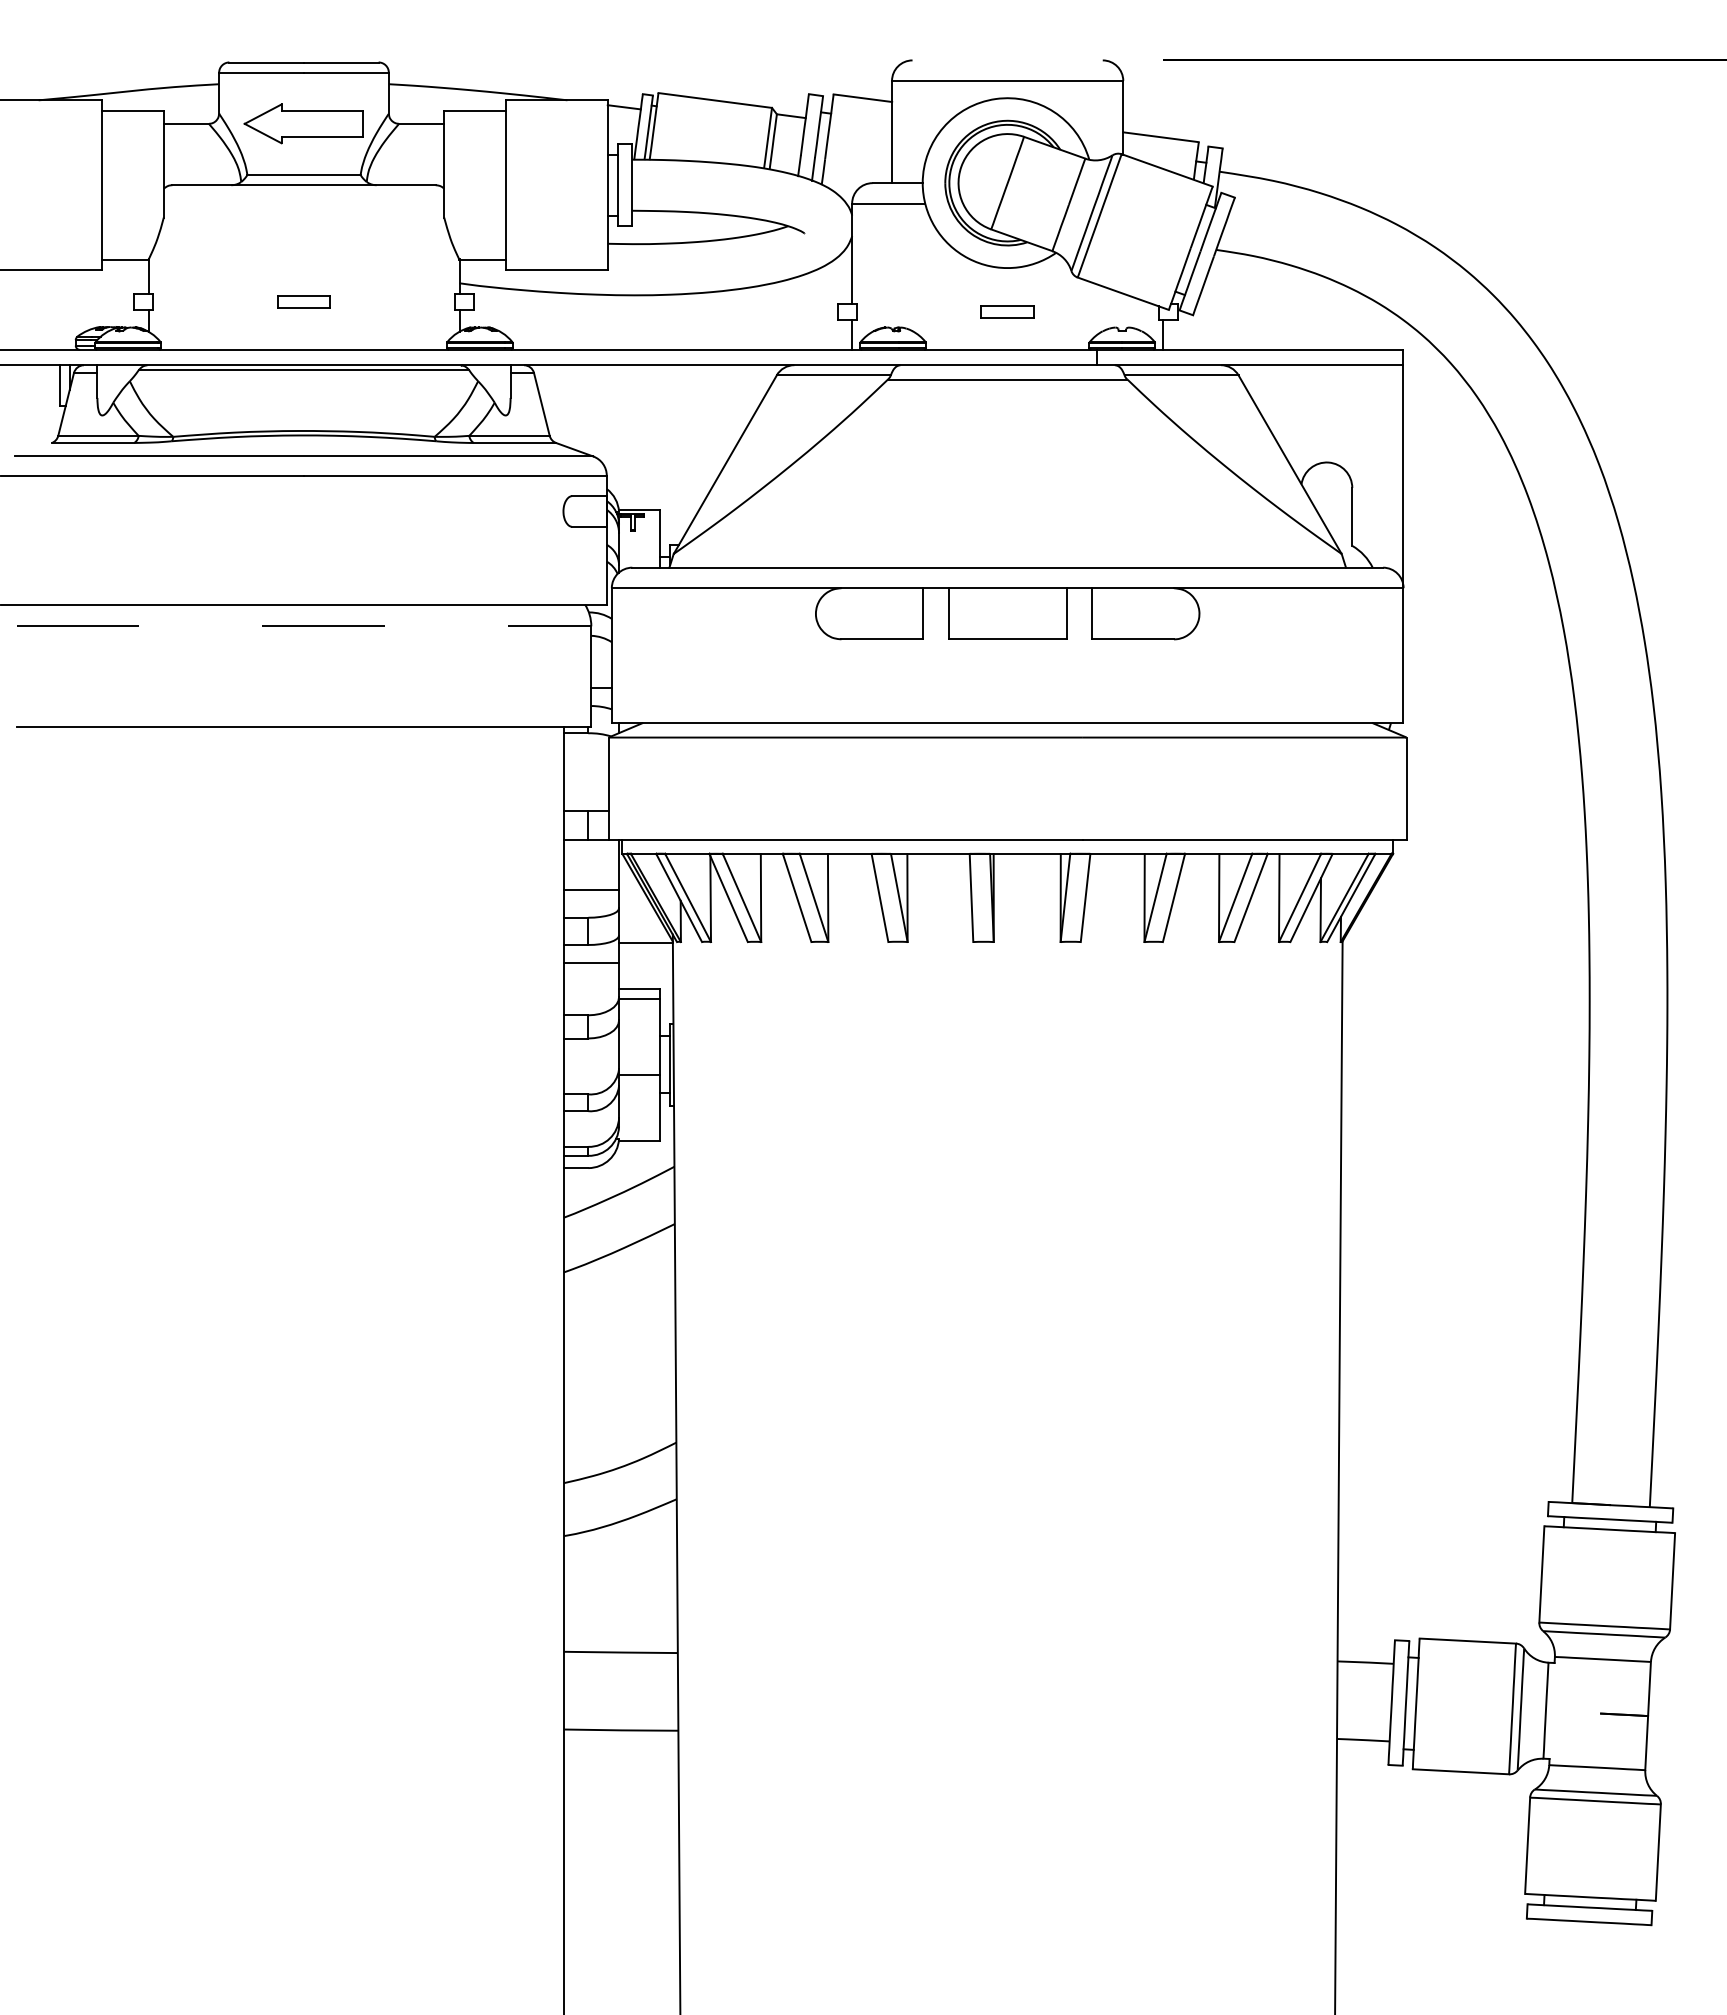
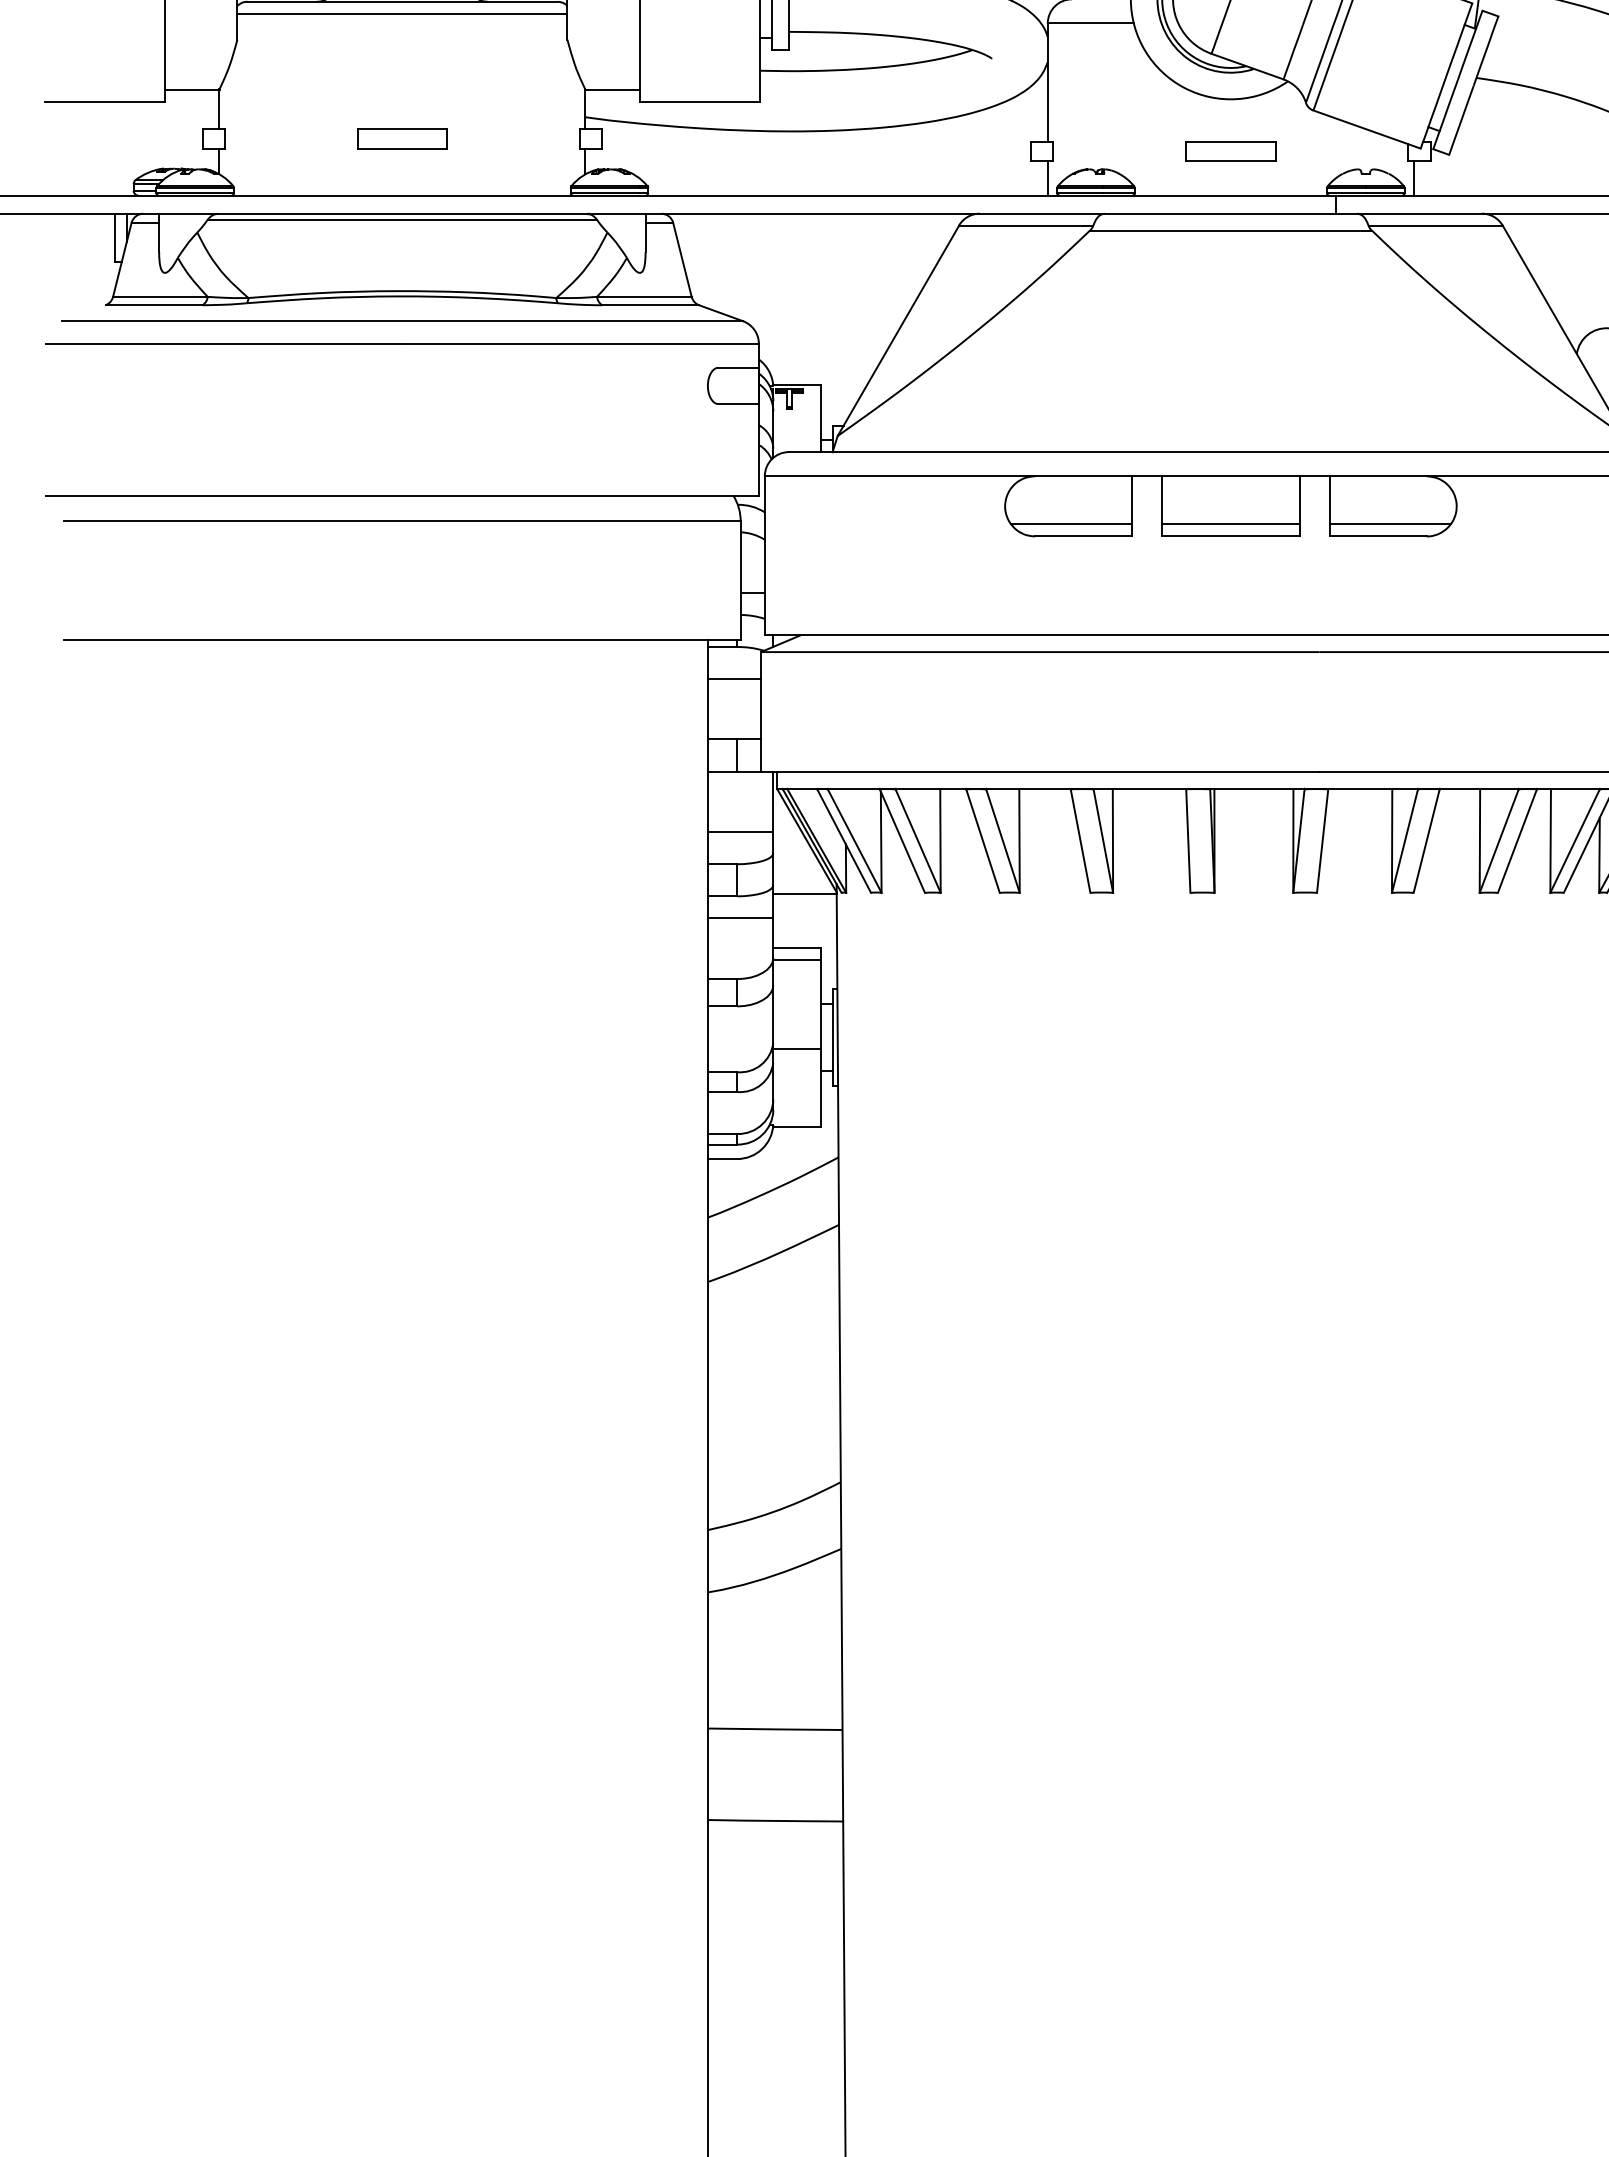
line: (303, 195) -> (401, 13), added
part: (303, 301) -> (401, 138), size x1.43
part: (1007, 311) -> (1230, 150), size x1.43
line: (304, 626) -> (402, 521), dashed -> solid
line: (872, 629) -> (1071, 524), added
line: (1007, 629) -> (1230, 524), added
line: (1143, 629) -> (1390, 524), added
line: (585, 760) -> (733, 679), added

